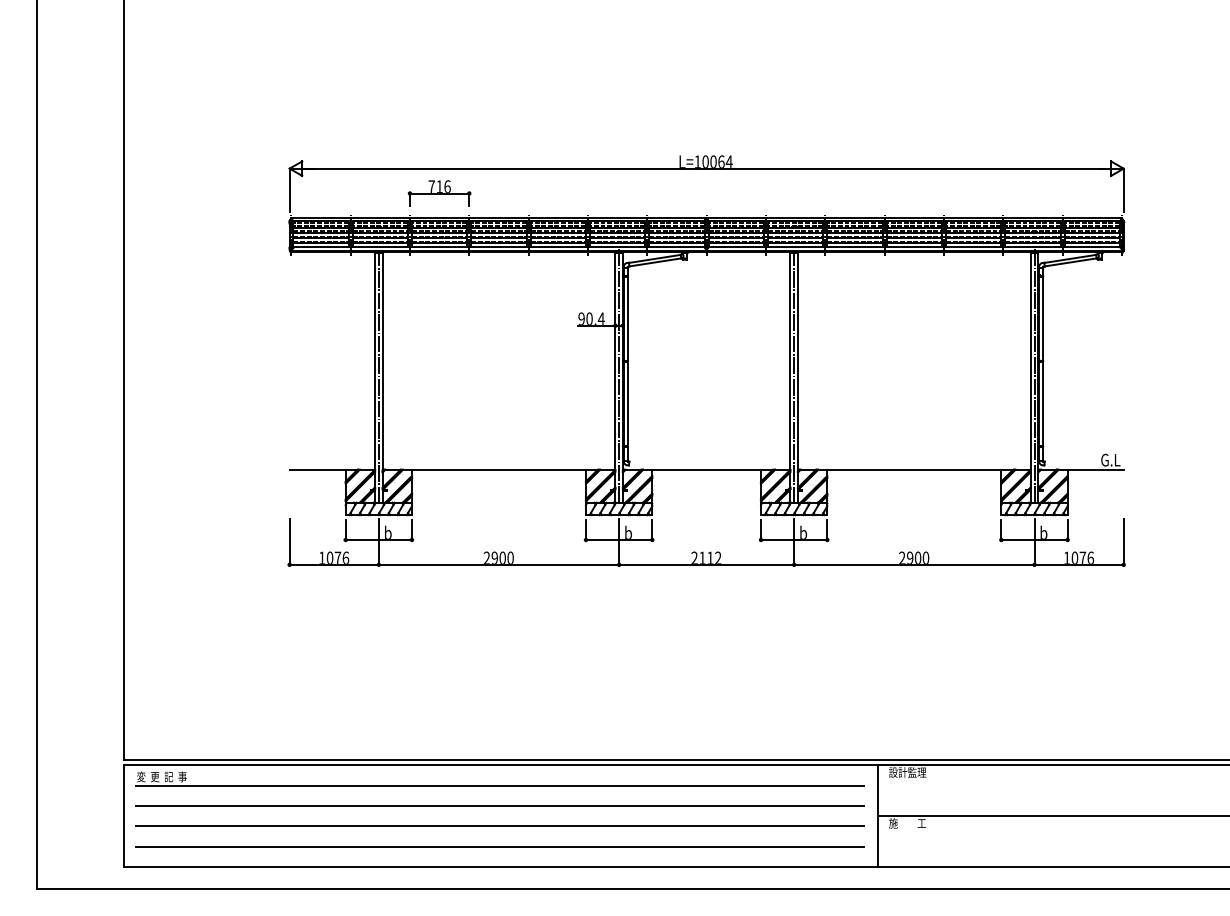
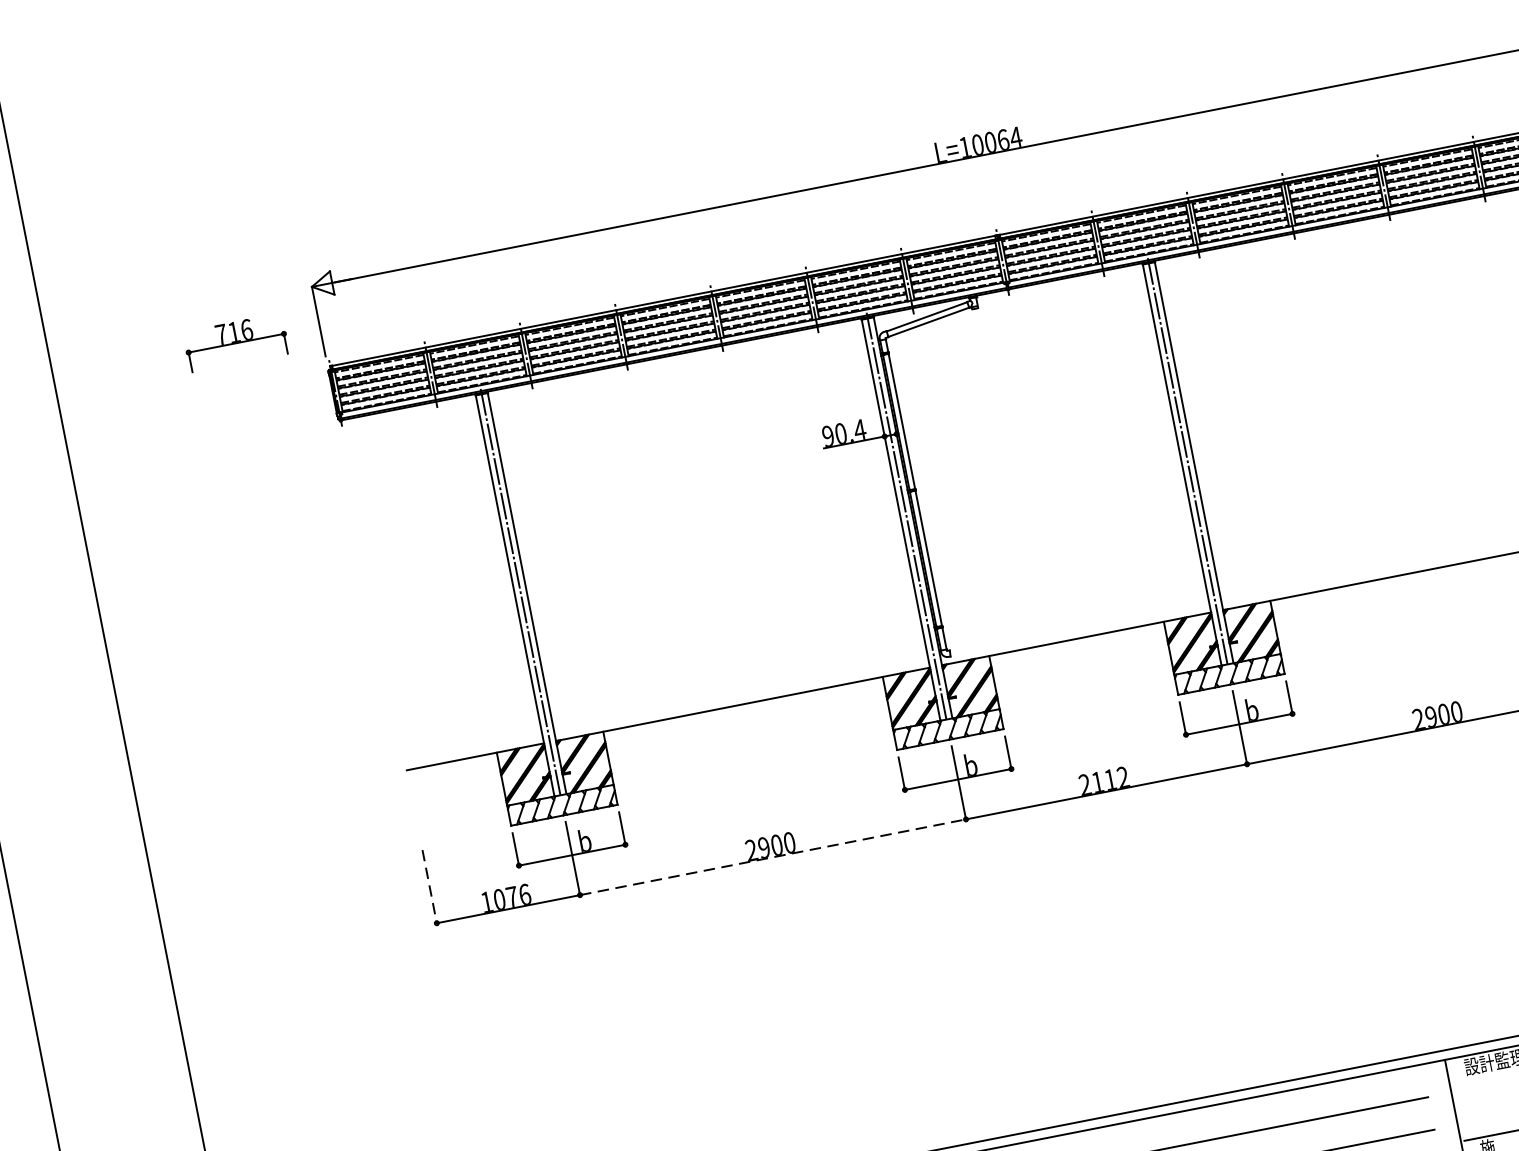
part: (439, 193) -> (236, 343), moved
line: (289, 542) -> (429, 887), solid -> dashed
line: (499, 564) -> (773, 856), solid -> dashed

